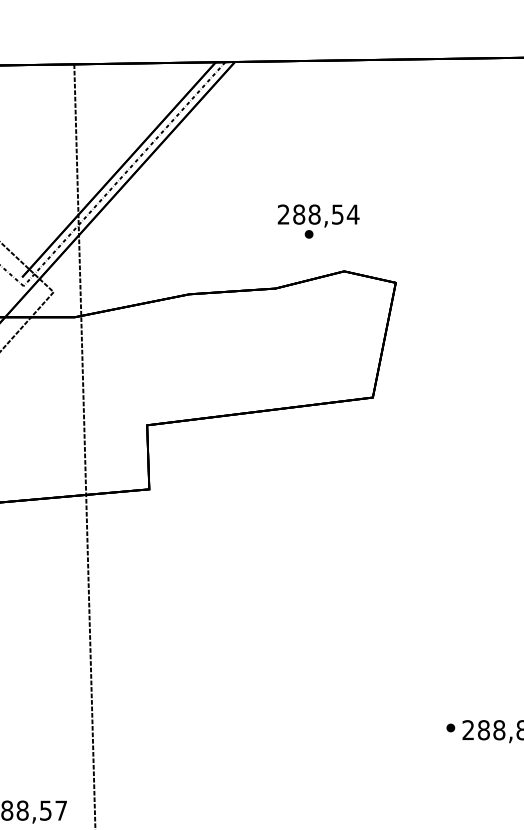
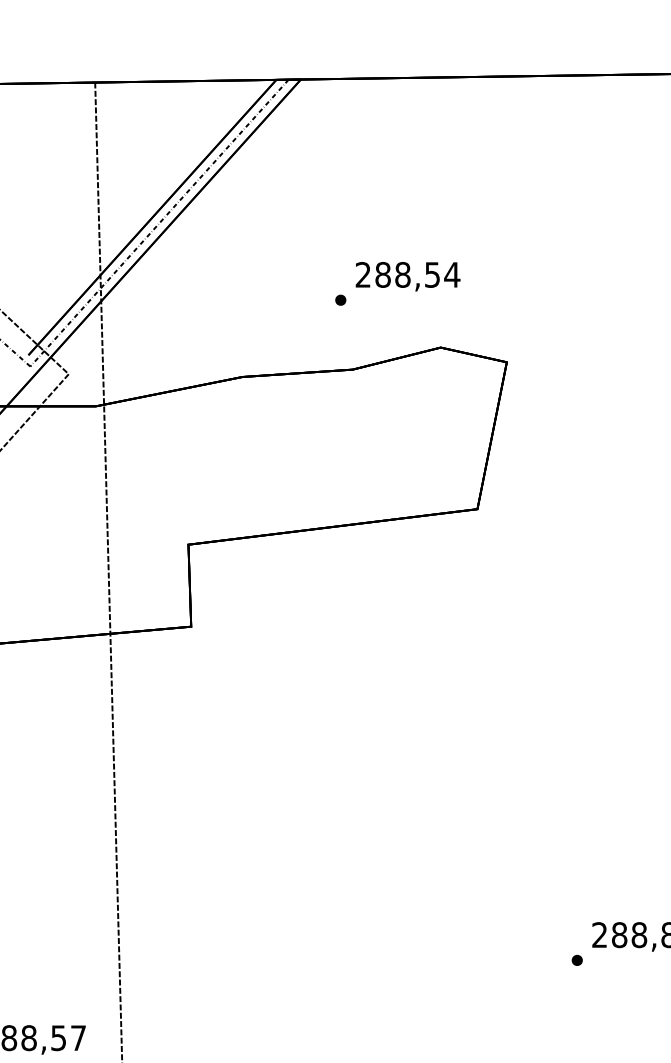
part: (308, 234) -> (339, 300), moved
part: (450, 727) -> (576, 959), moved

